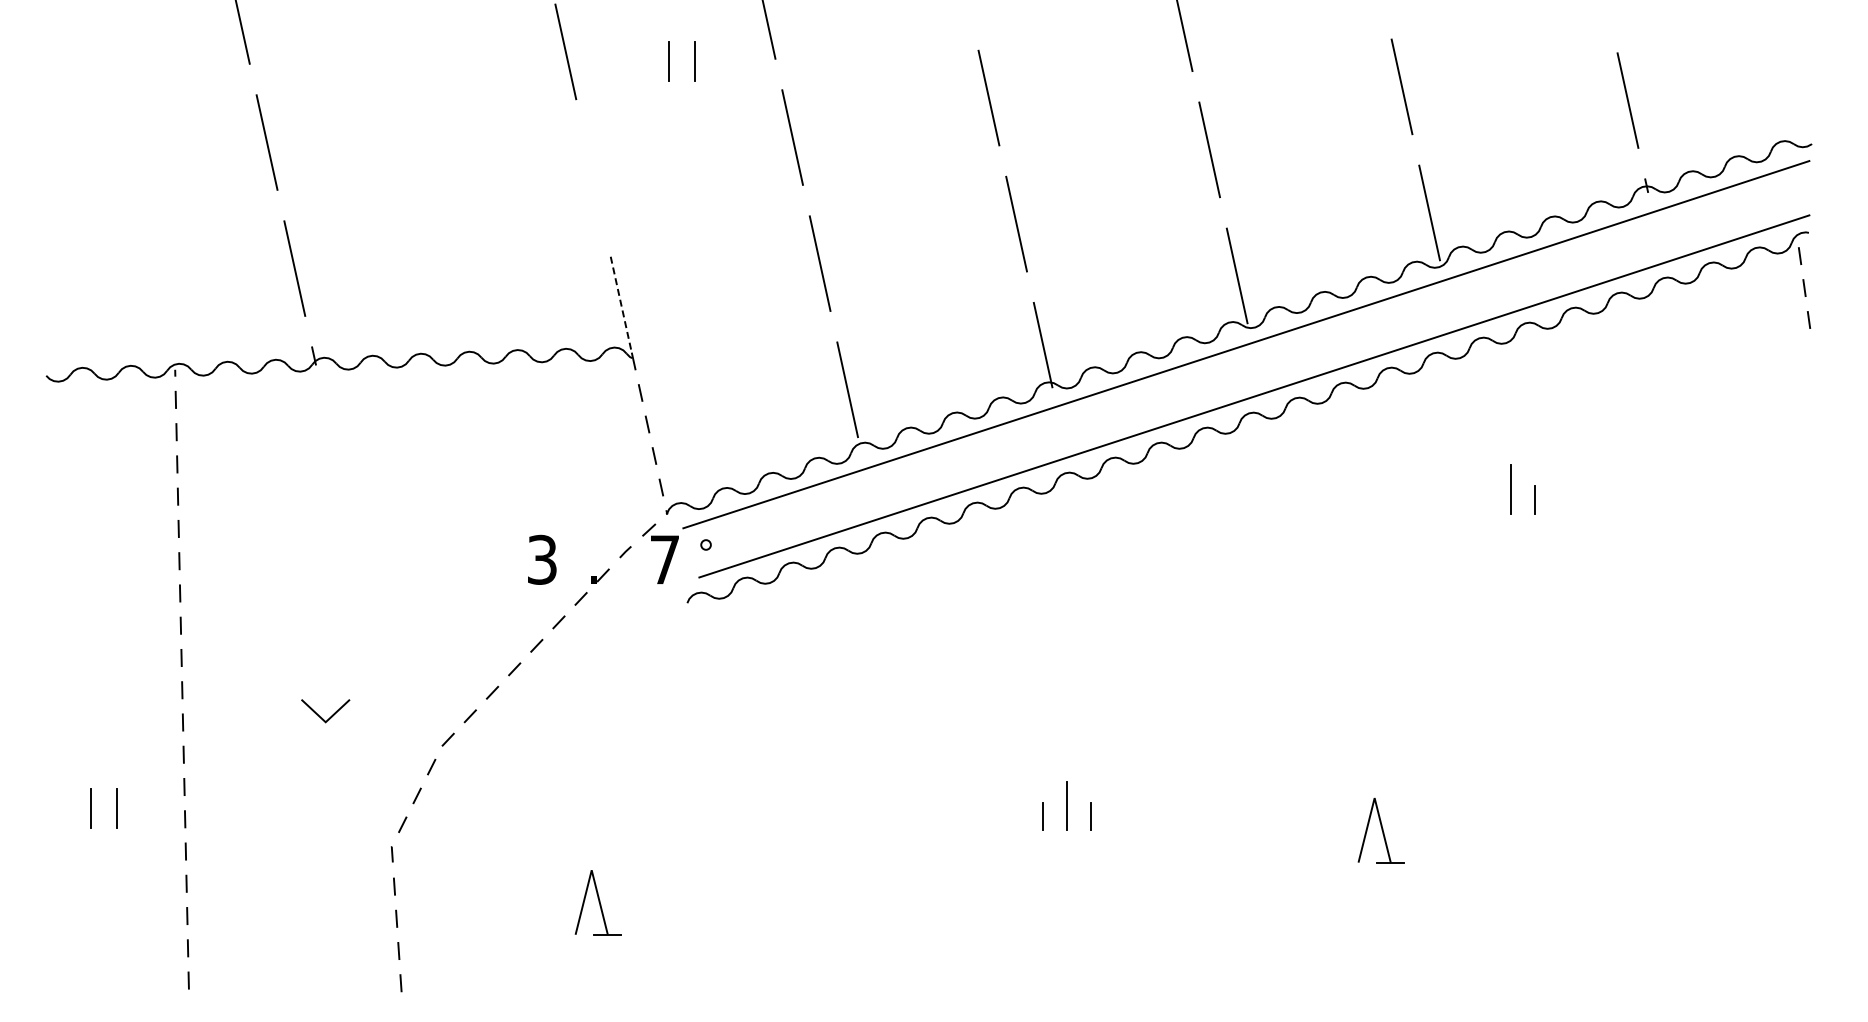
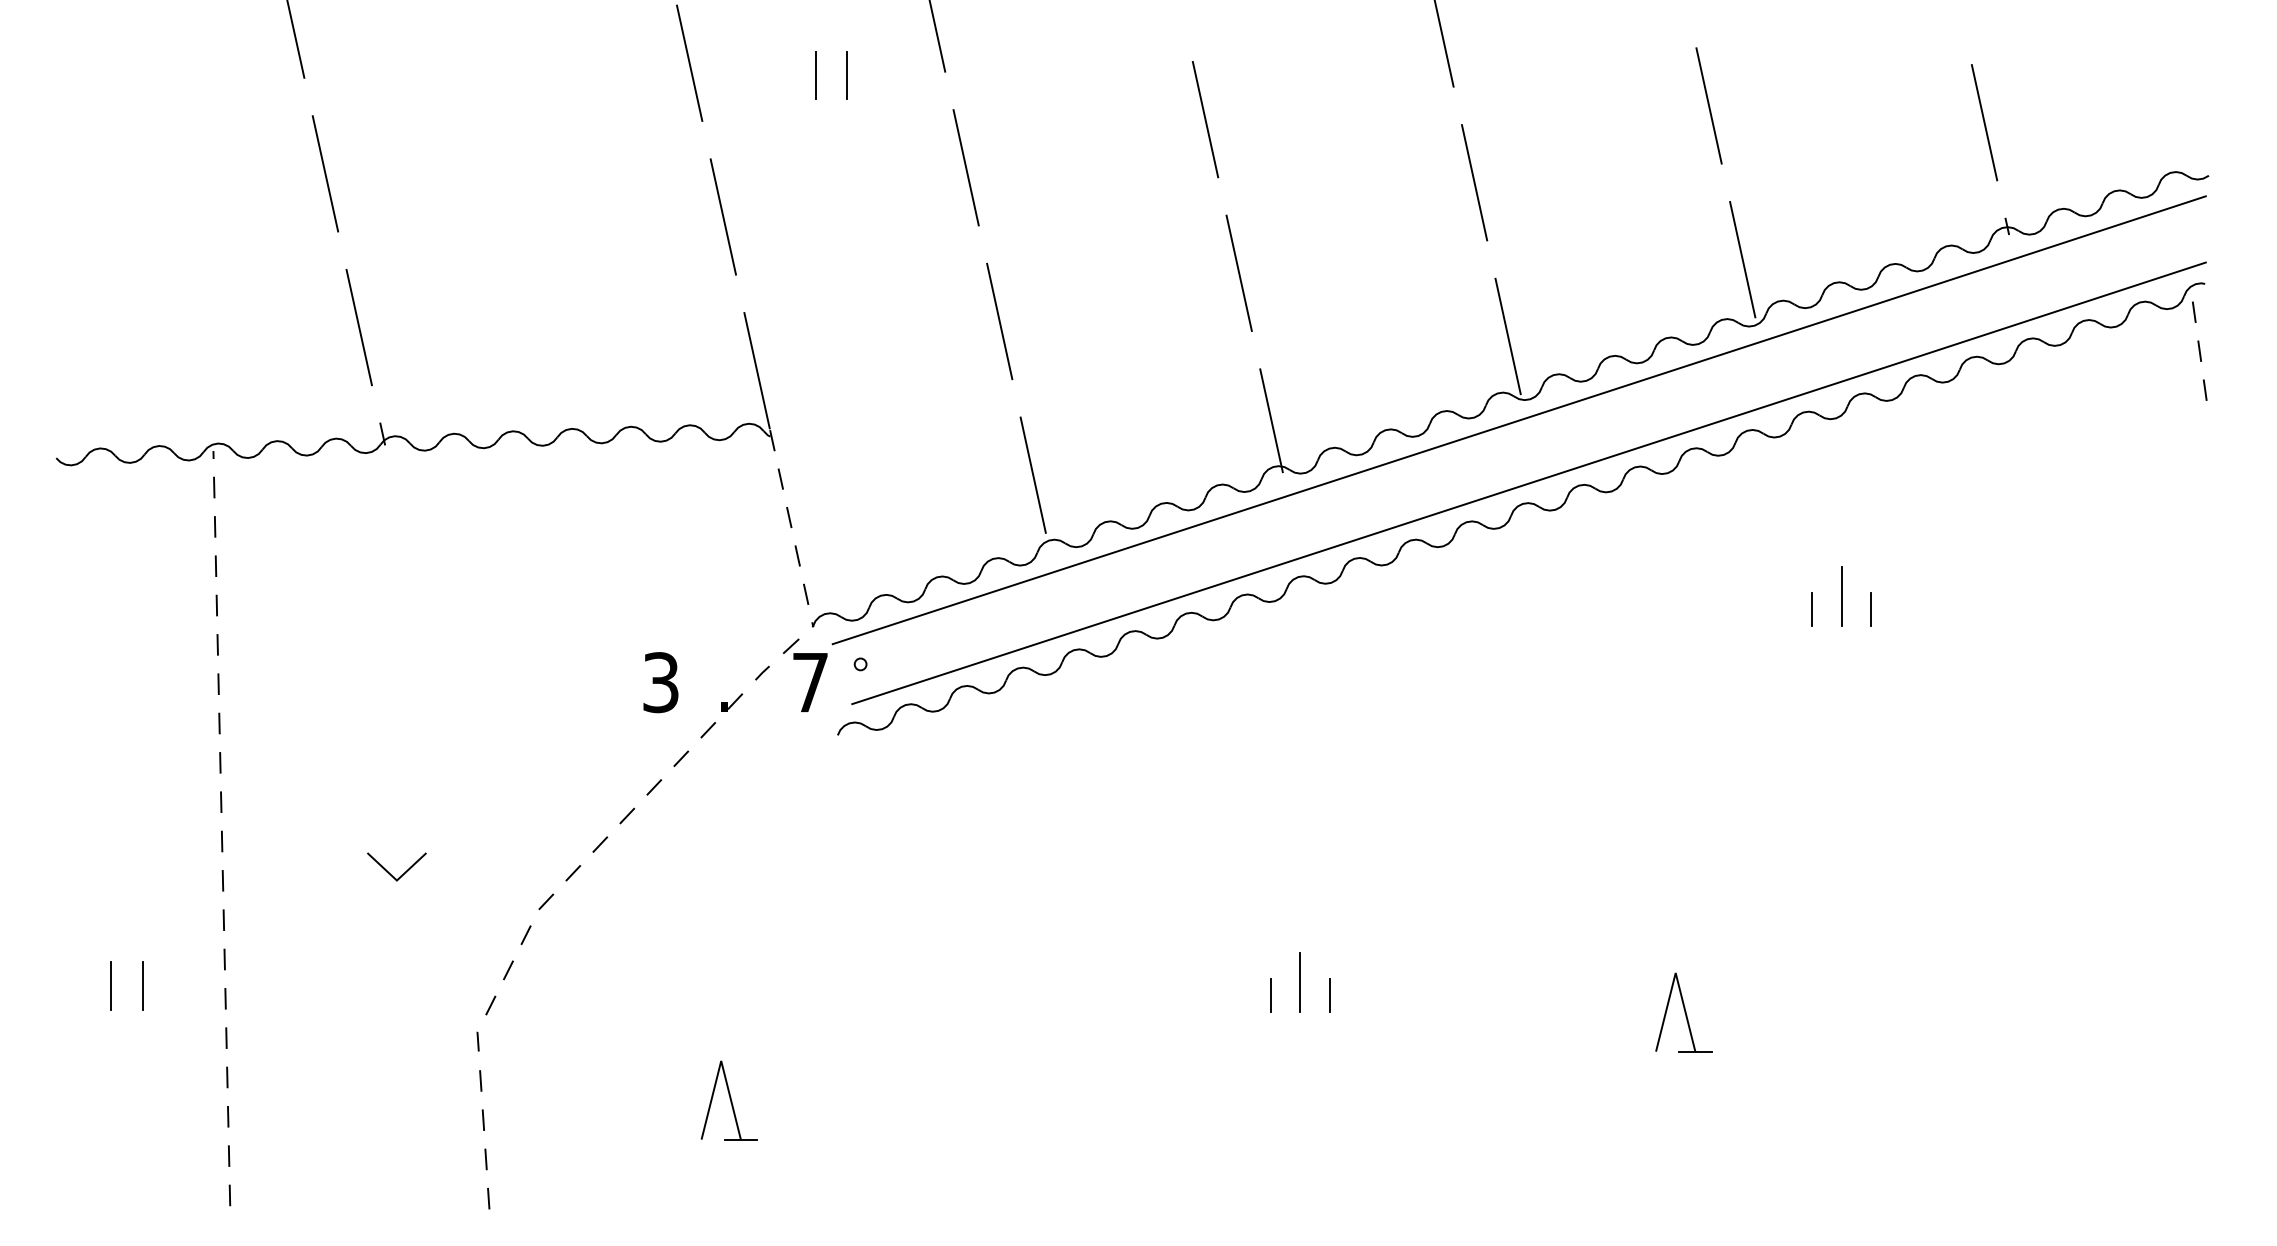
line: (593, 177) -> (723, 216), added
line: (621, 304) -> (757, 371), dashed -> solid
line: (1486, 499) -> (1812, 608), added

